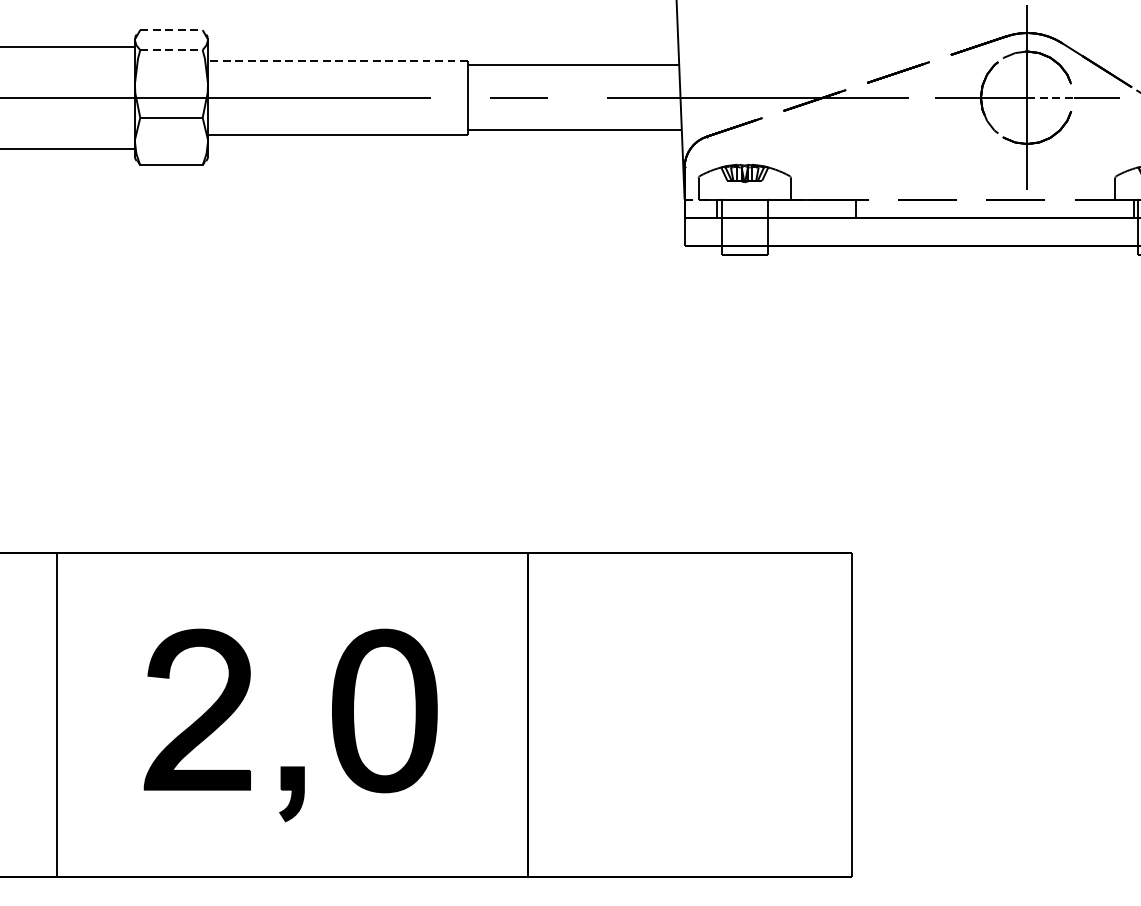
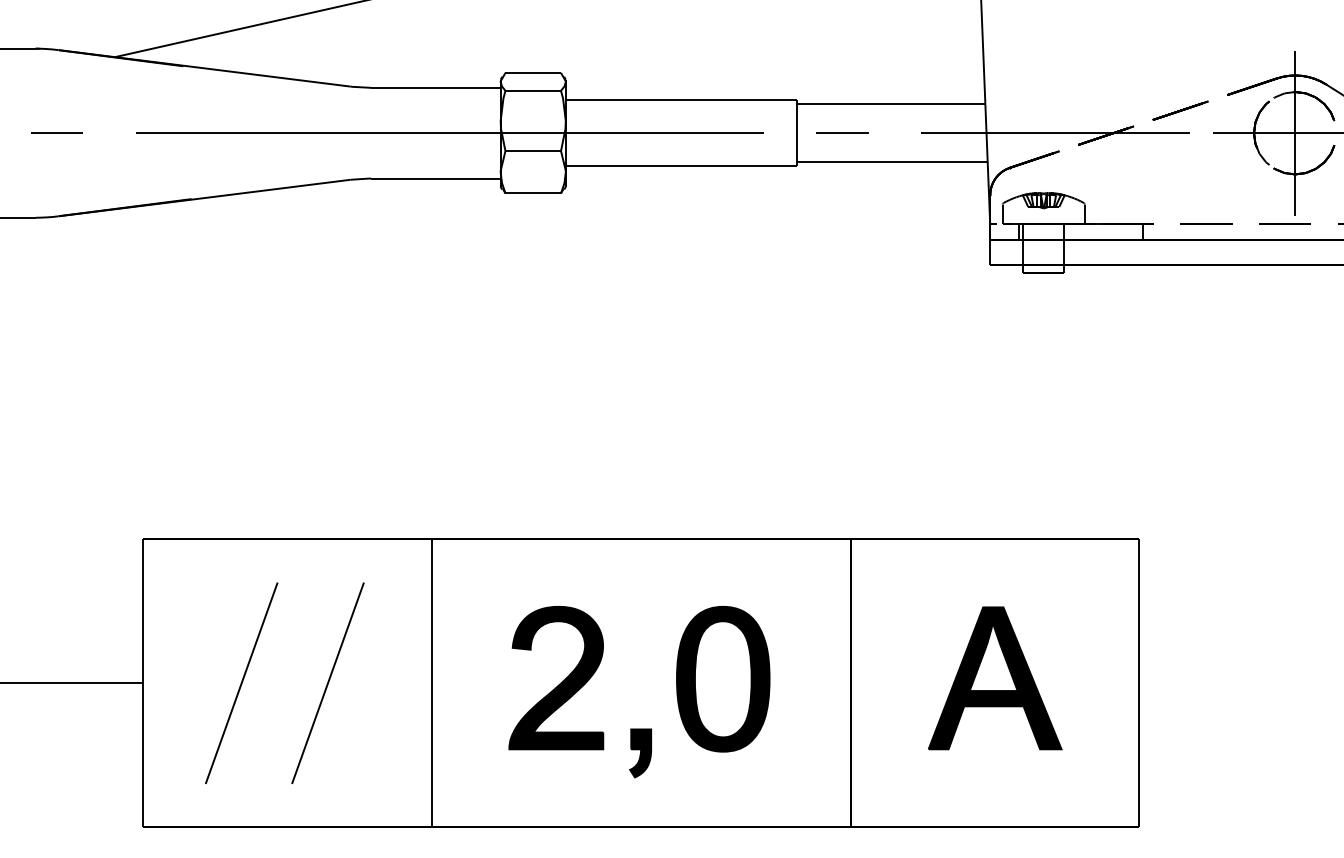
line: (171, 29) -> (533, 72), dashed -> solid
line: (171, 49) -> (533, 90), dashed -> solid
line: (337, 61) -> (681, 100), dashed -> solid
line: (1049, 98) -> (1315, 133), dashed -> solid
part: (690, 710) -> (995, 678), added

